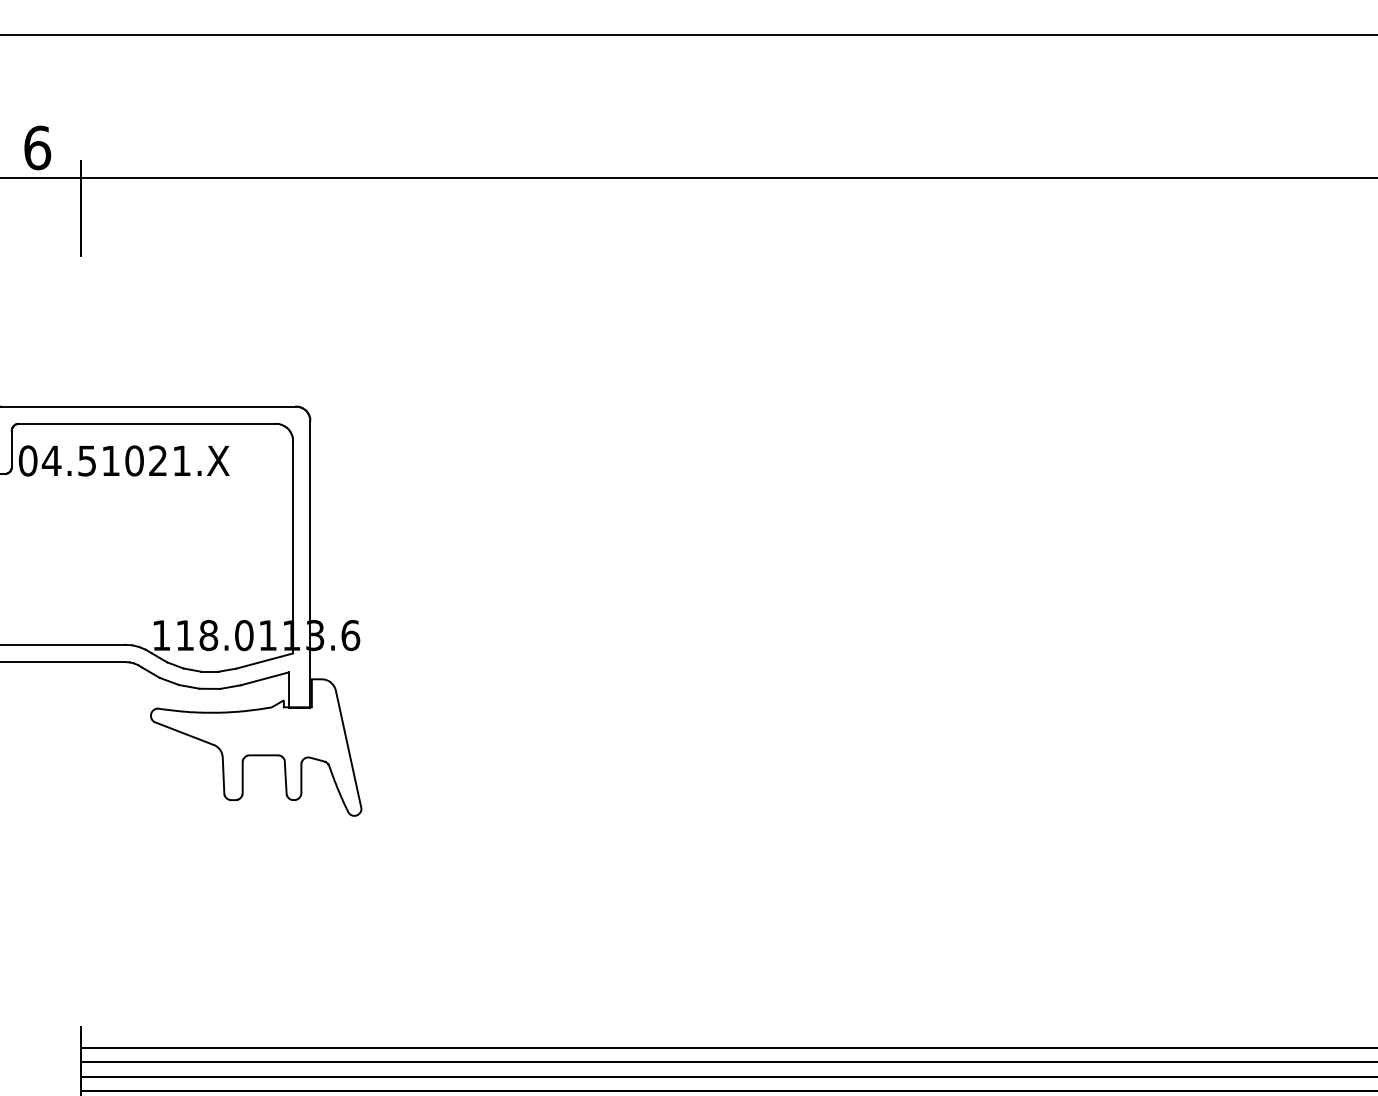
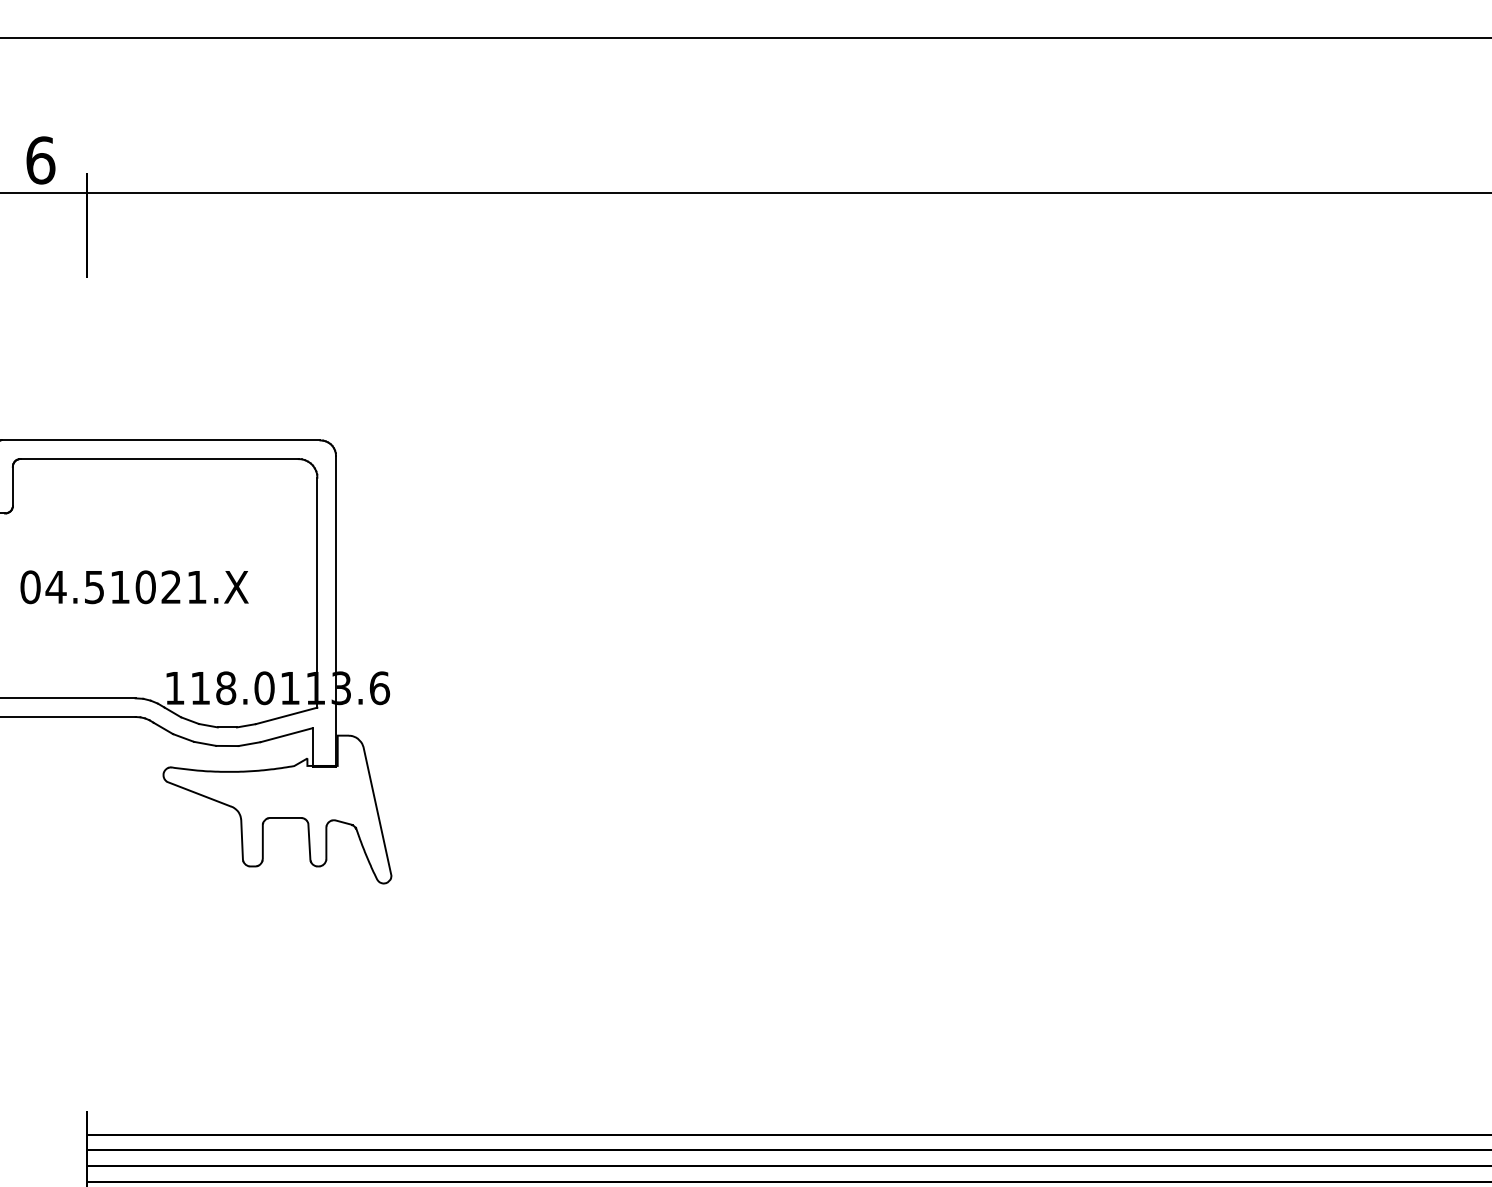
text: (124, 461) -> (134, 587), moved

